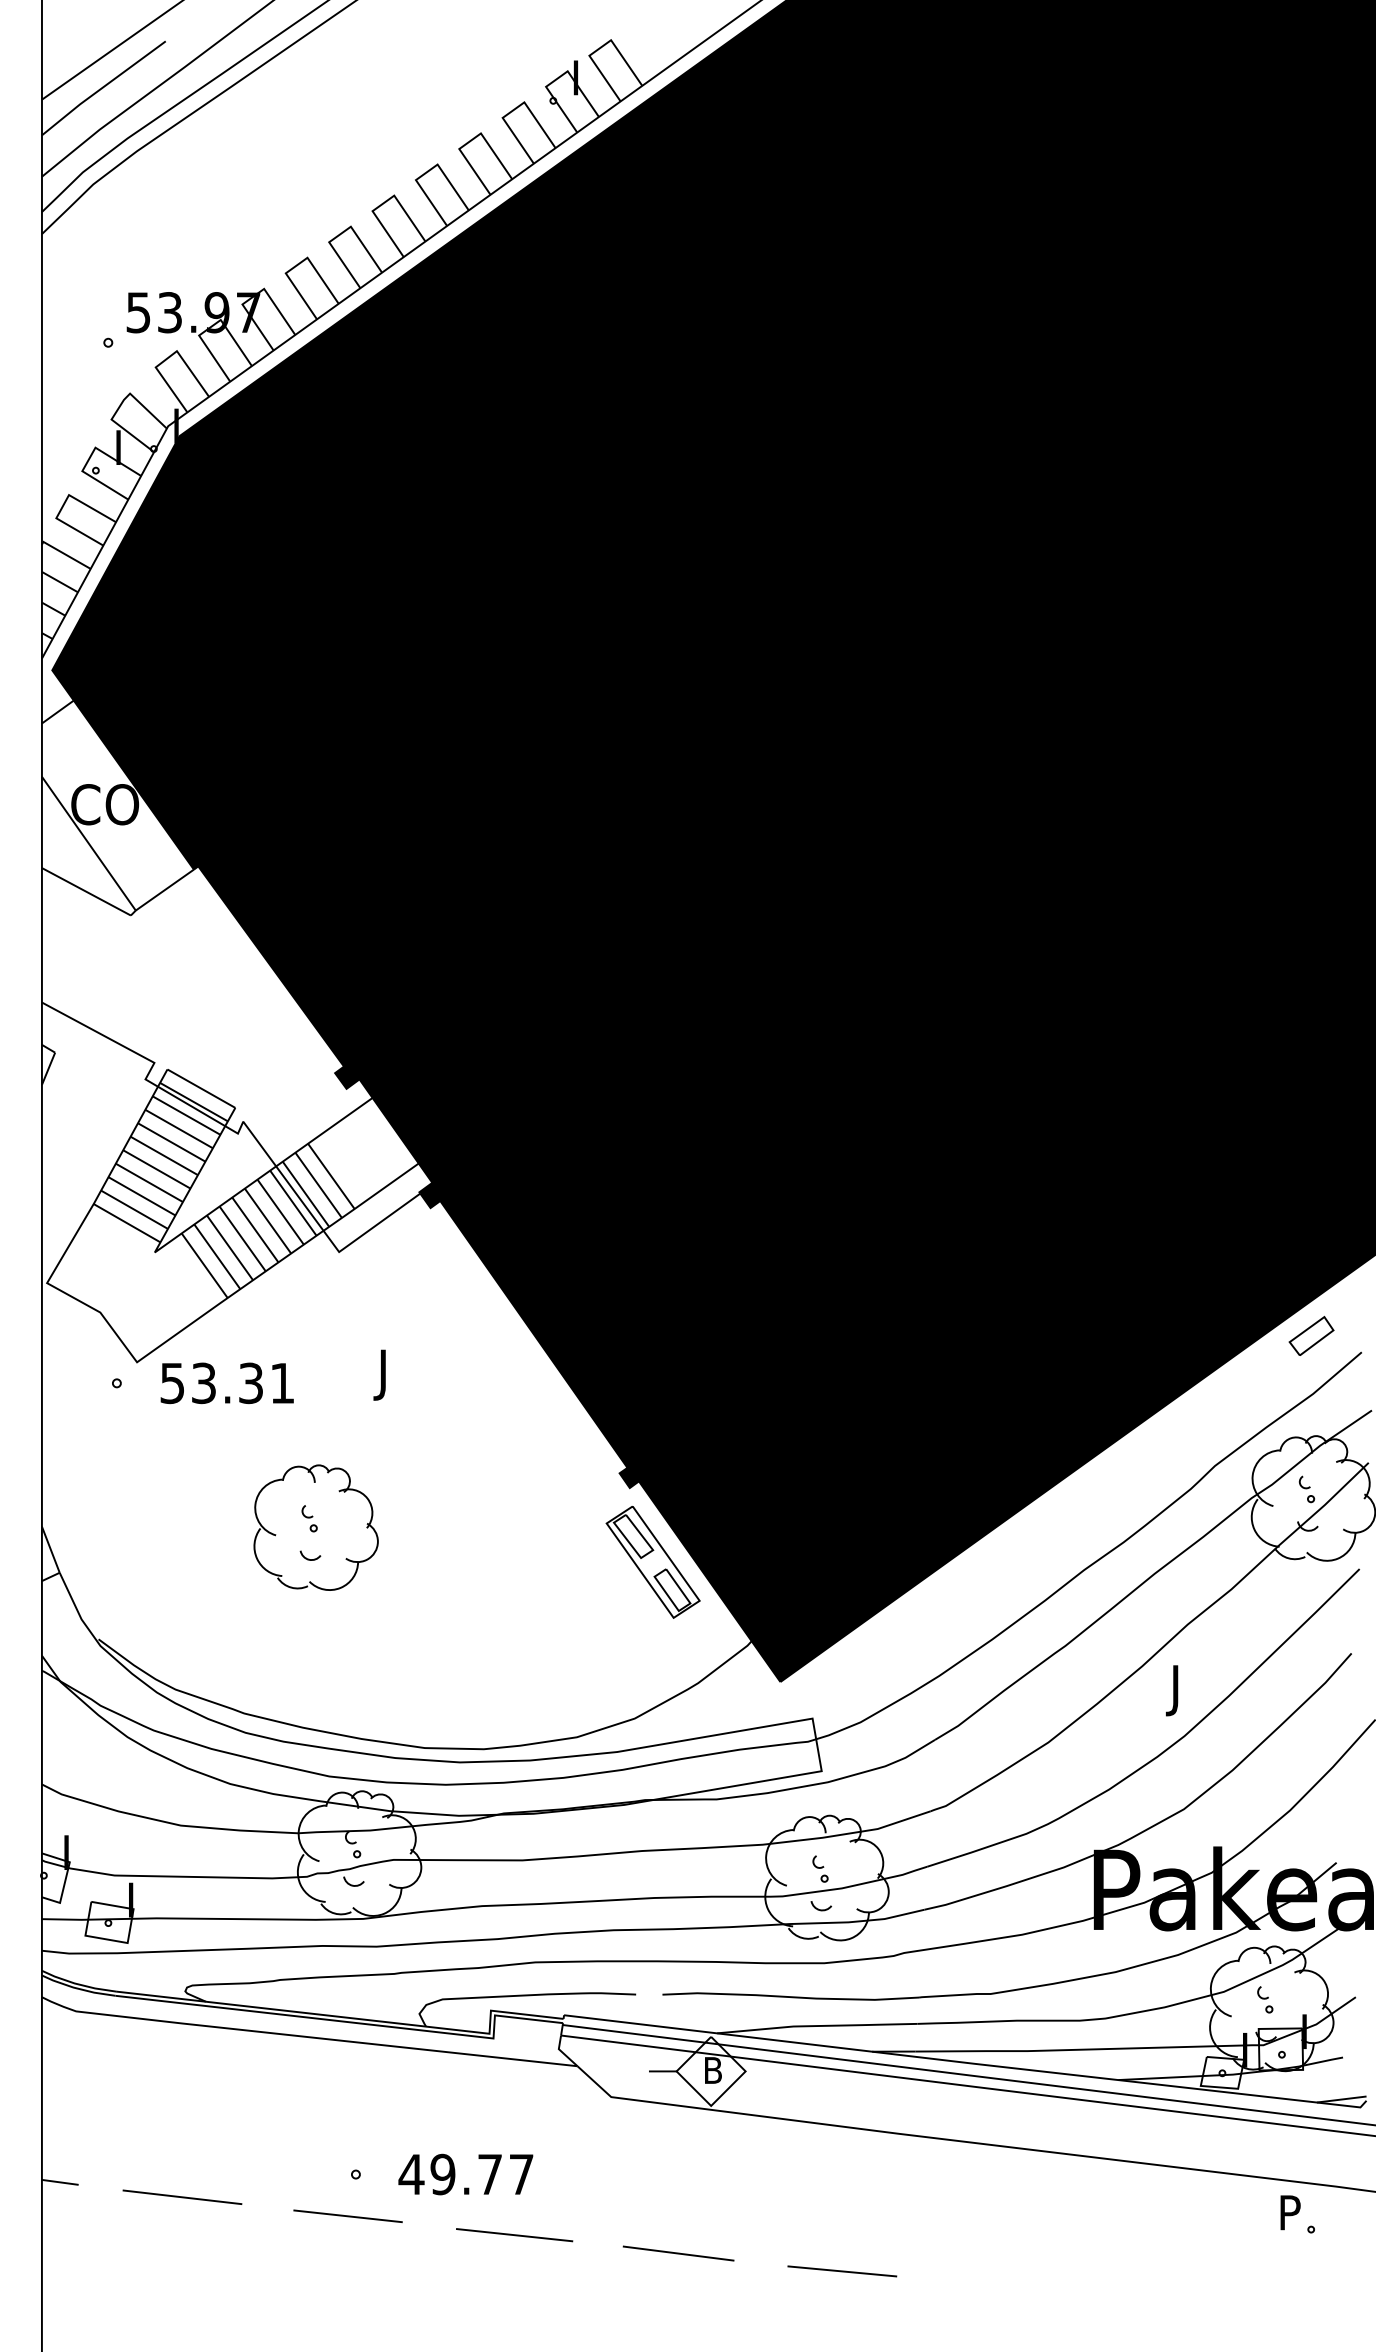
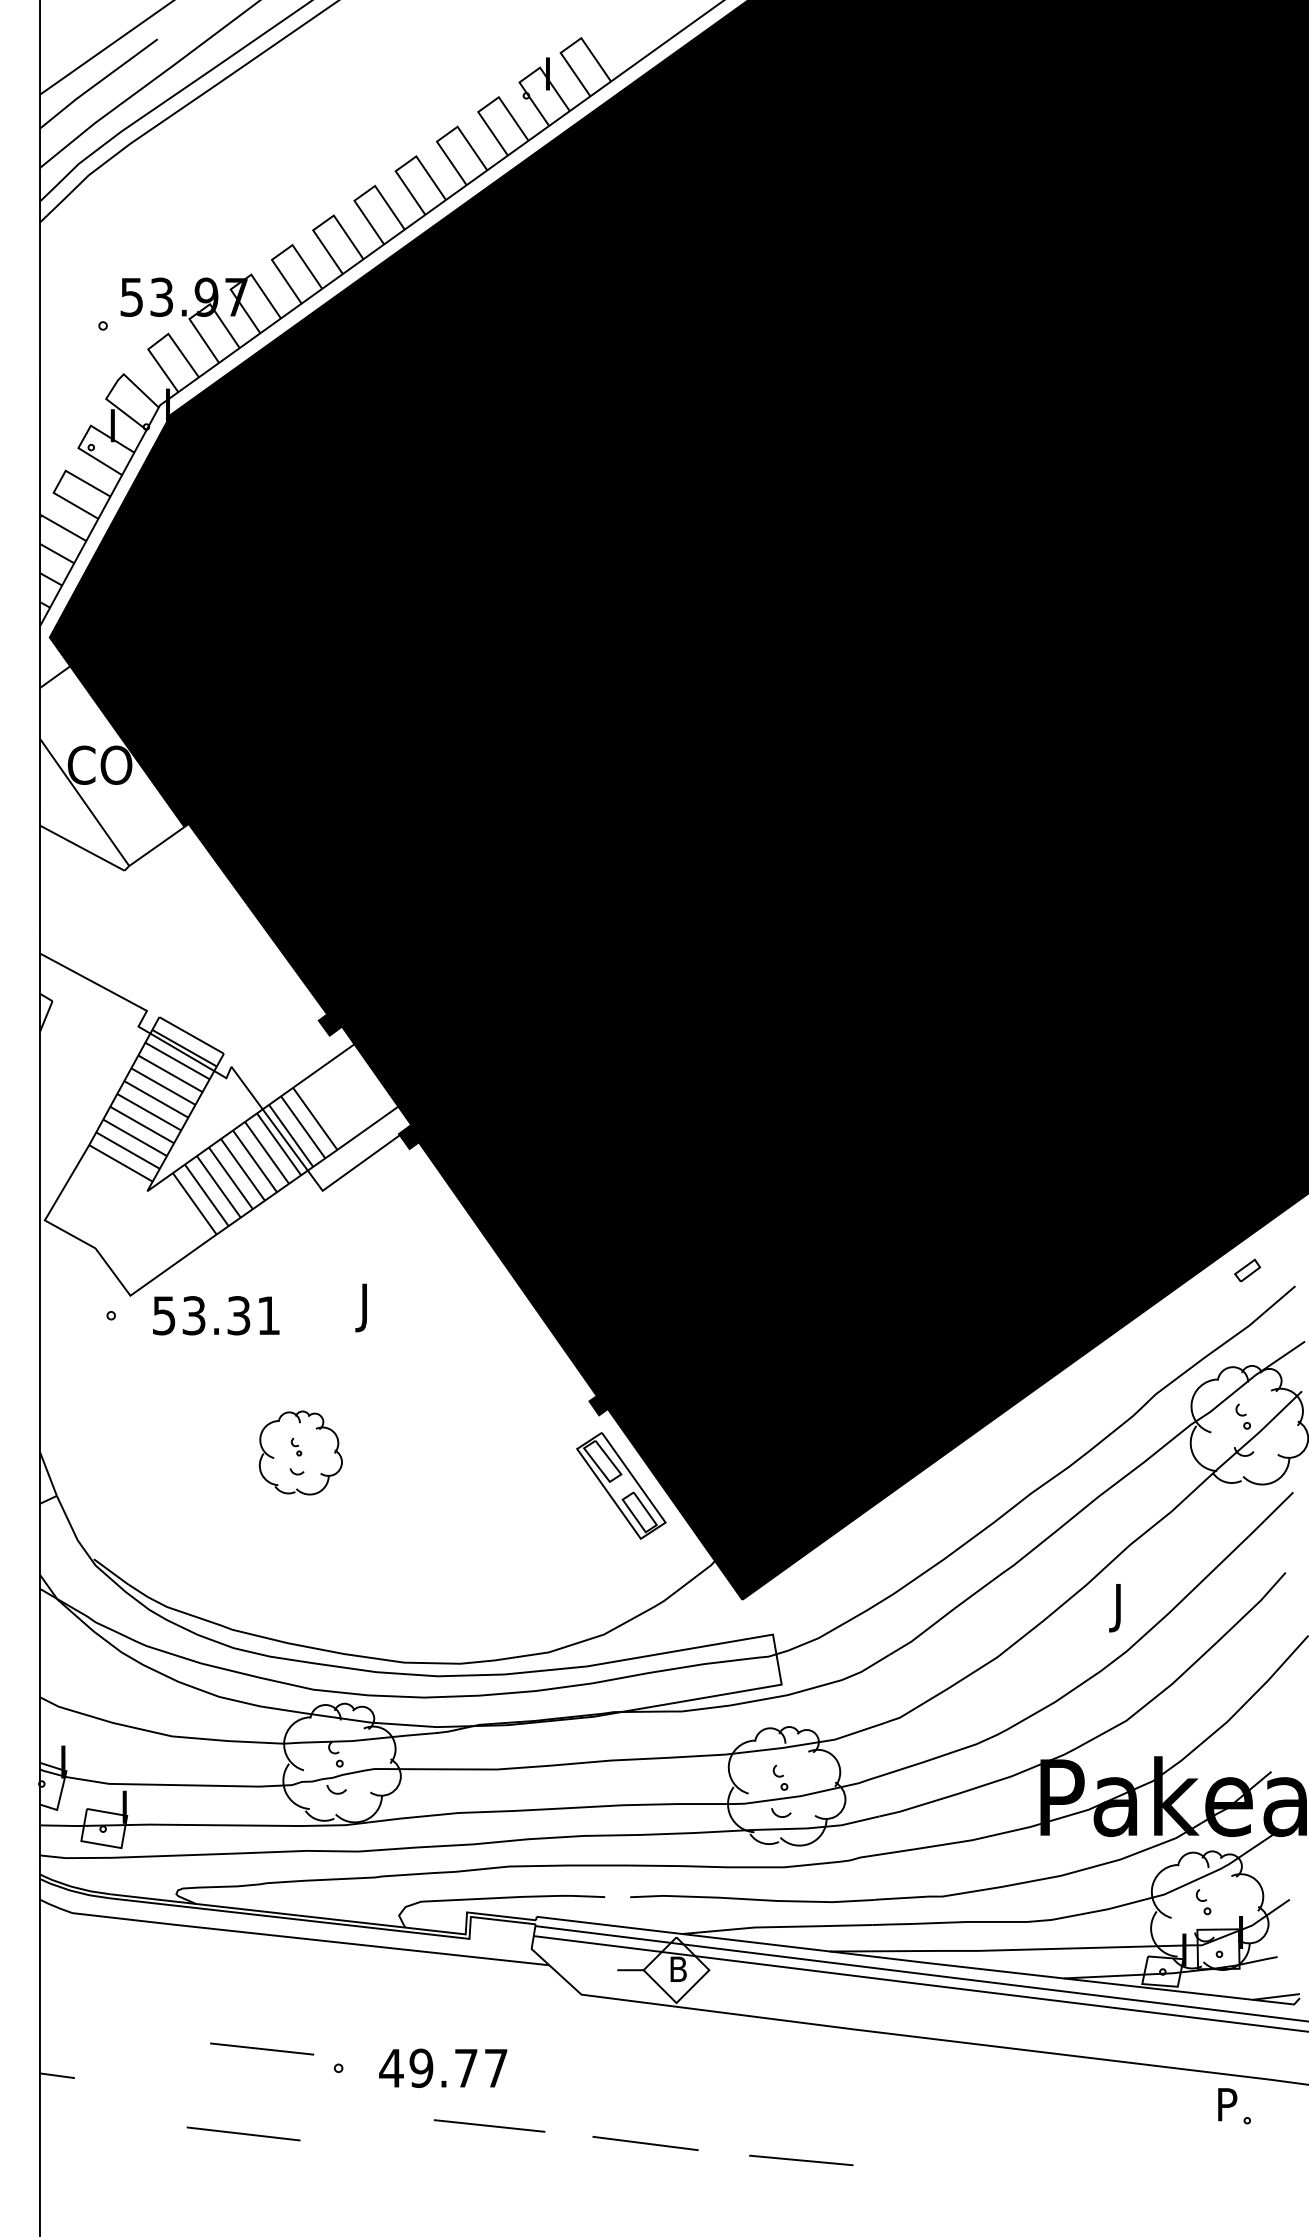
part: (1311, 1335) -> (1247, 1270), size x0.6
part: (315, 1527) -> (300, 1452), size x0.7
line: (182, 2196) -> (243, 2133), moved
line: (348, 2215) -> (262, 2048), moved

